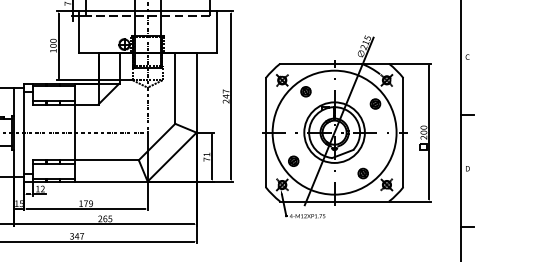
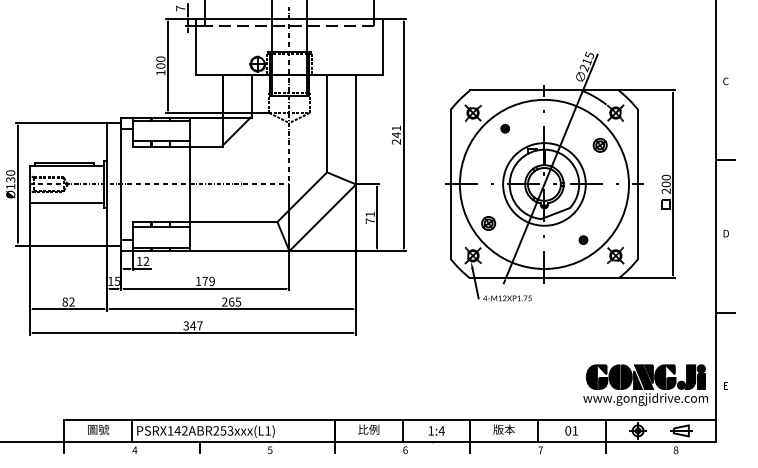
text: (226, 90) -> (396, 127), 247 -> 241
part: (305, 91) -> (504, 128), size x0.6
part: (363, 173) -> (583, 239), size x0.6

